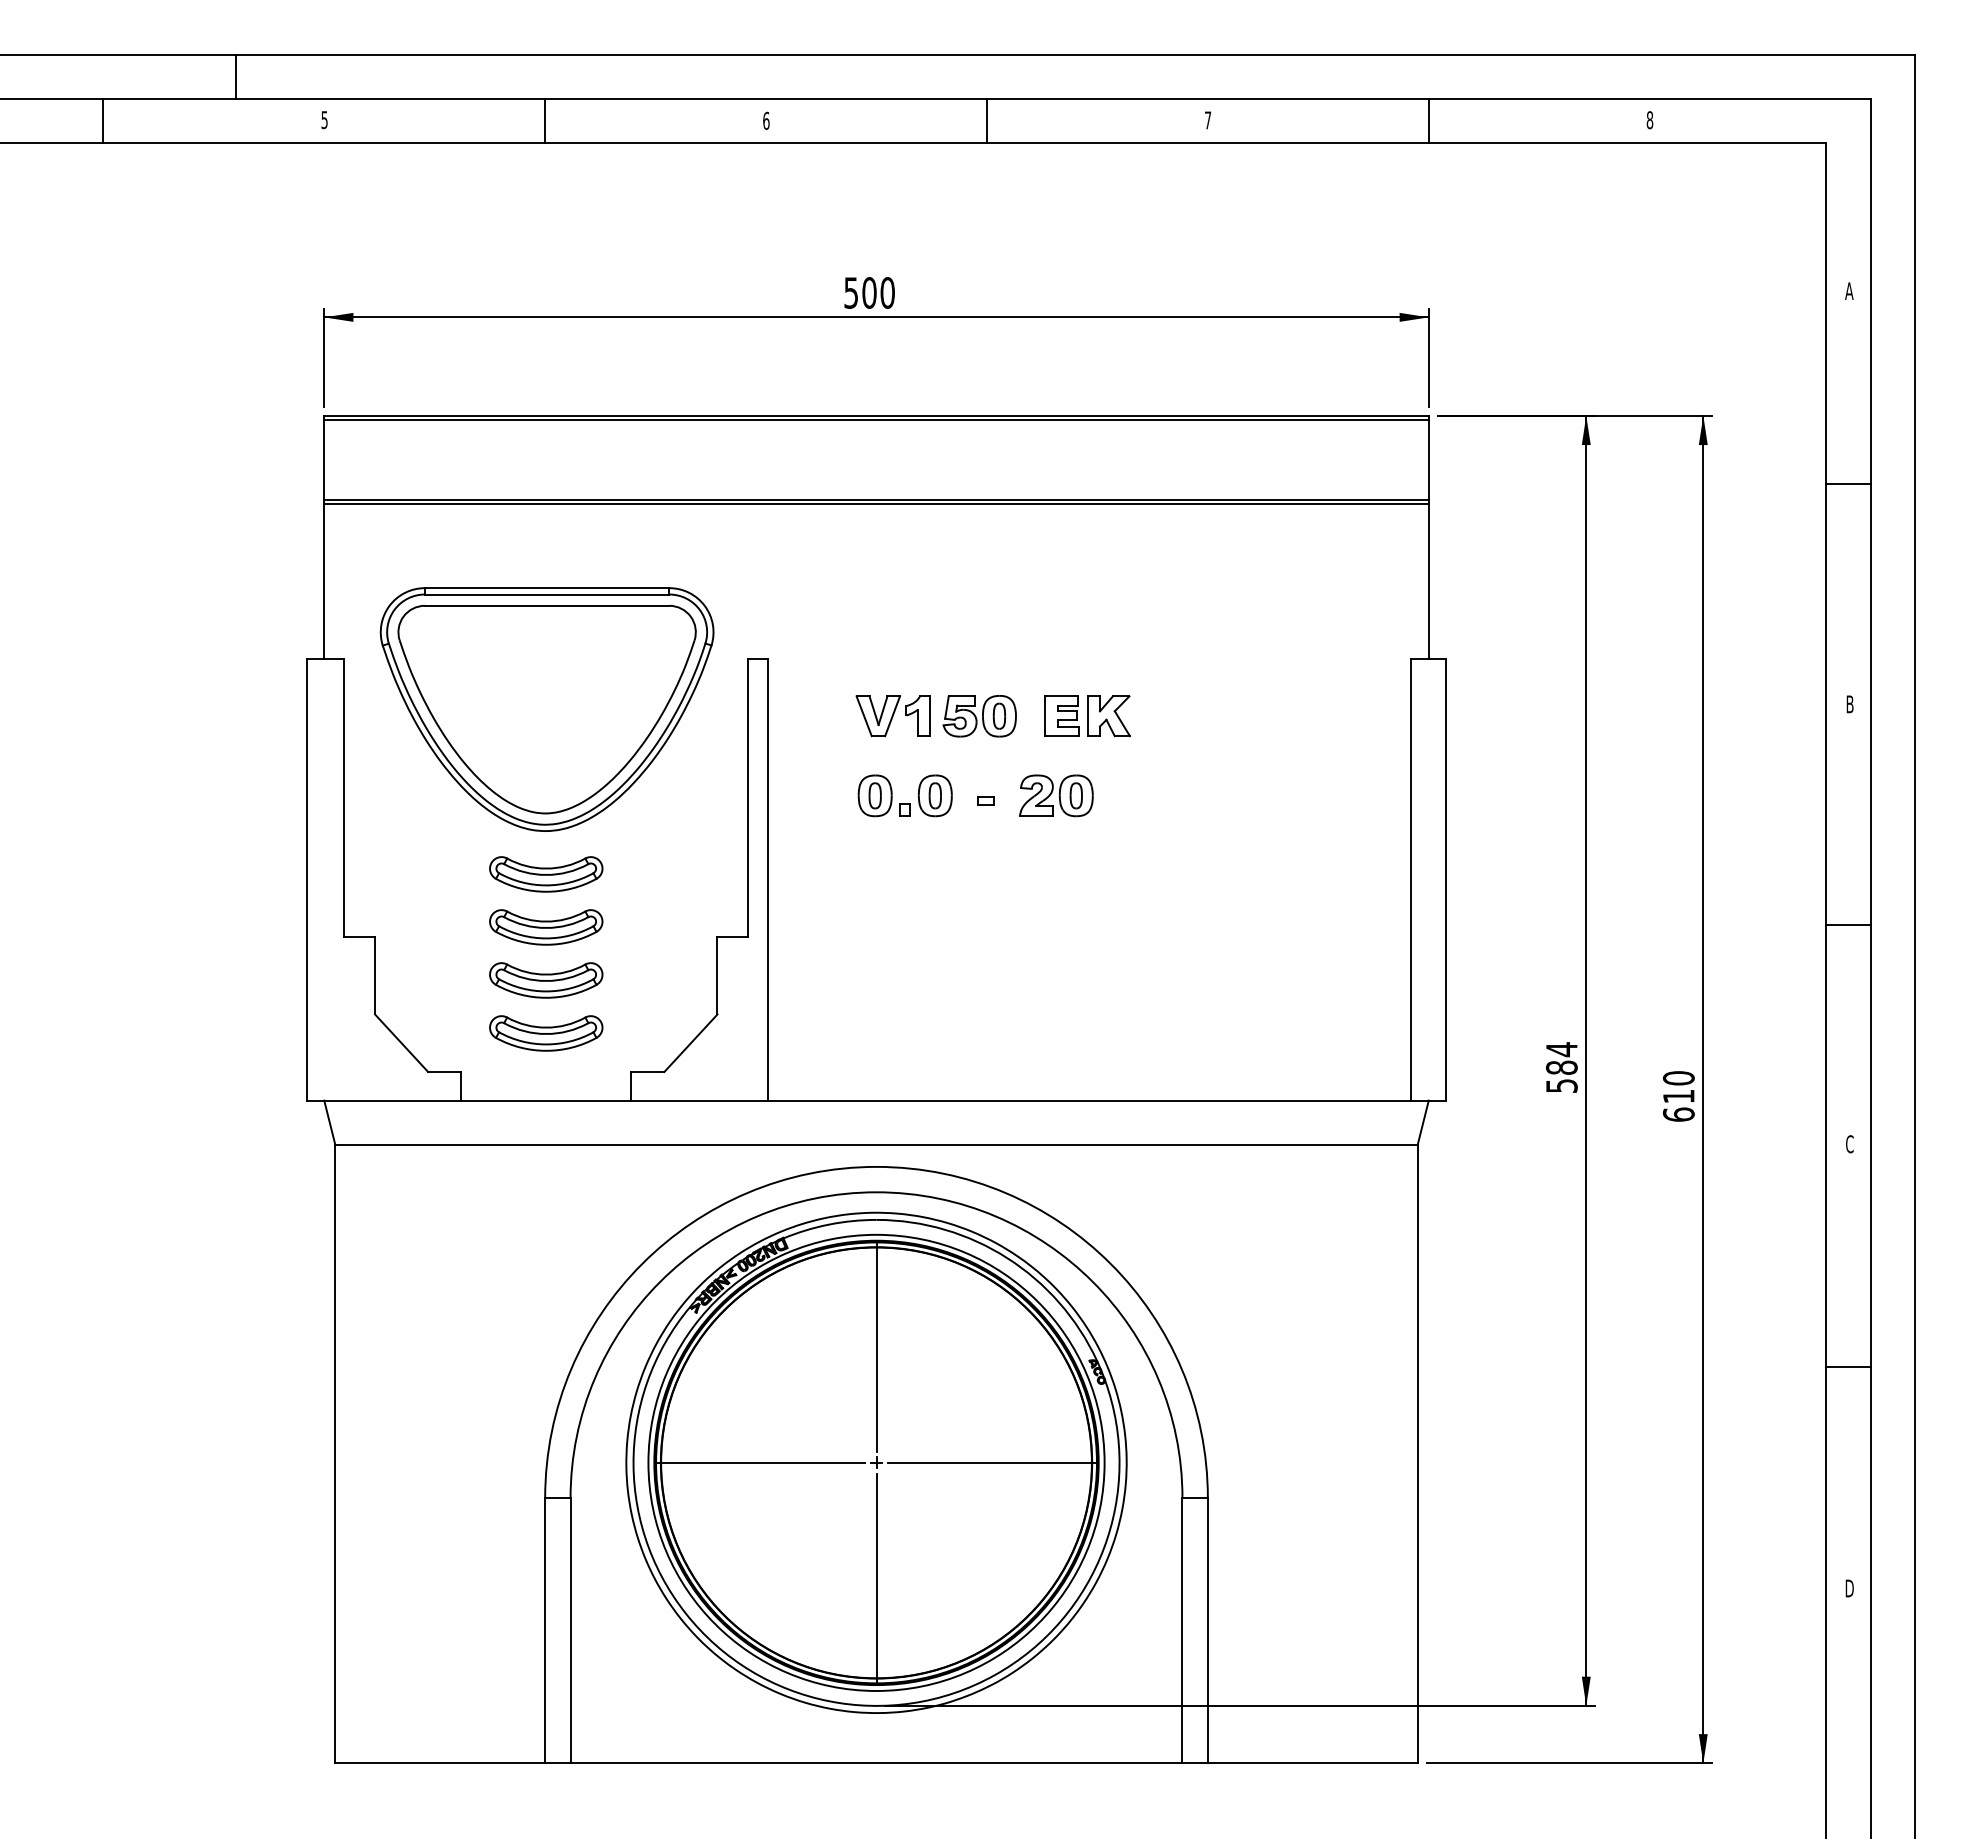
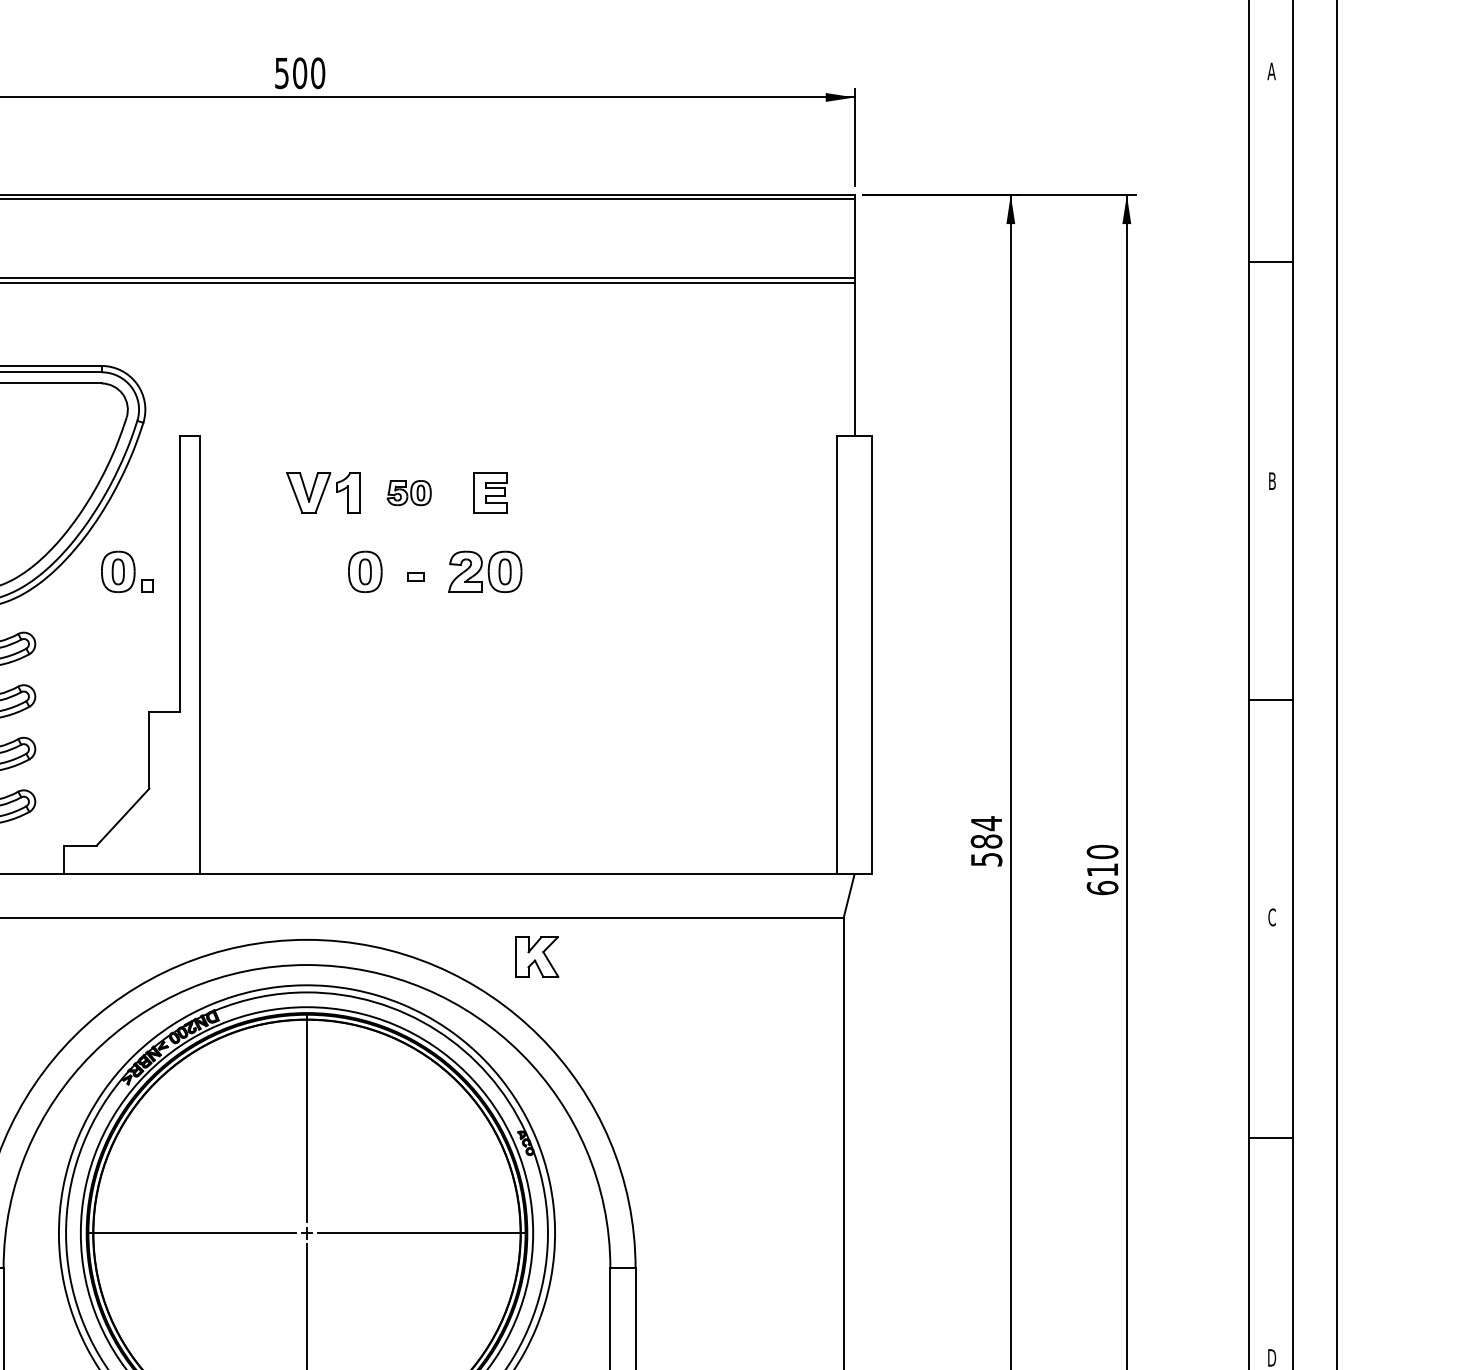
part: (979, 716) -> (409, 493), size x0.6
part: (1108, 716) -> (537, 957), moved
part: (883, 795) -> (126, 571), moved

